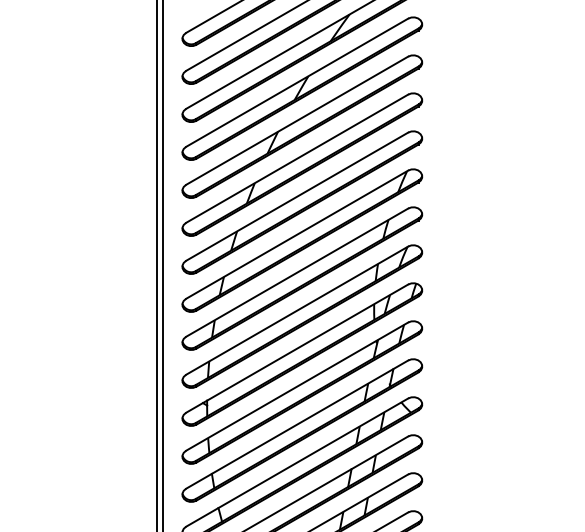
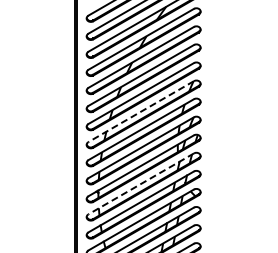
line: (297, 234) -> (141, 111), solid -> dashed
line: (297, 385) -> (141, 183), solid -> dashed

